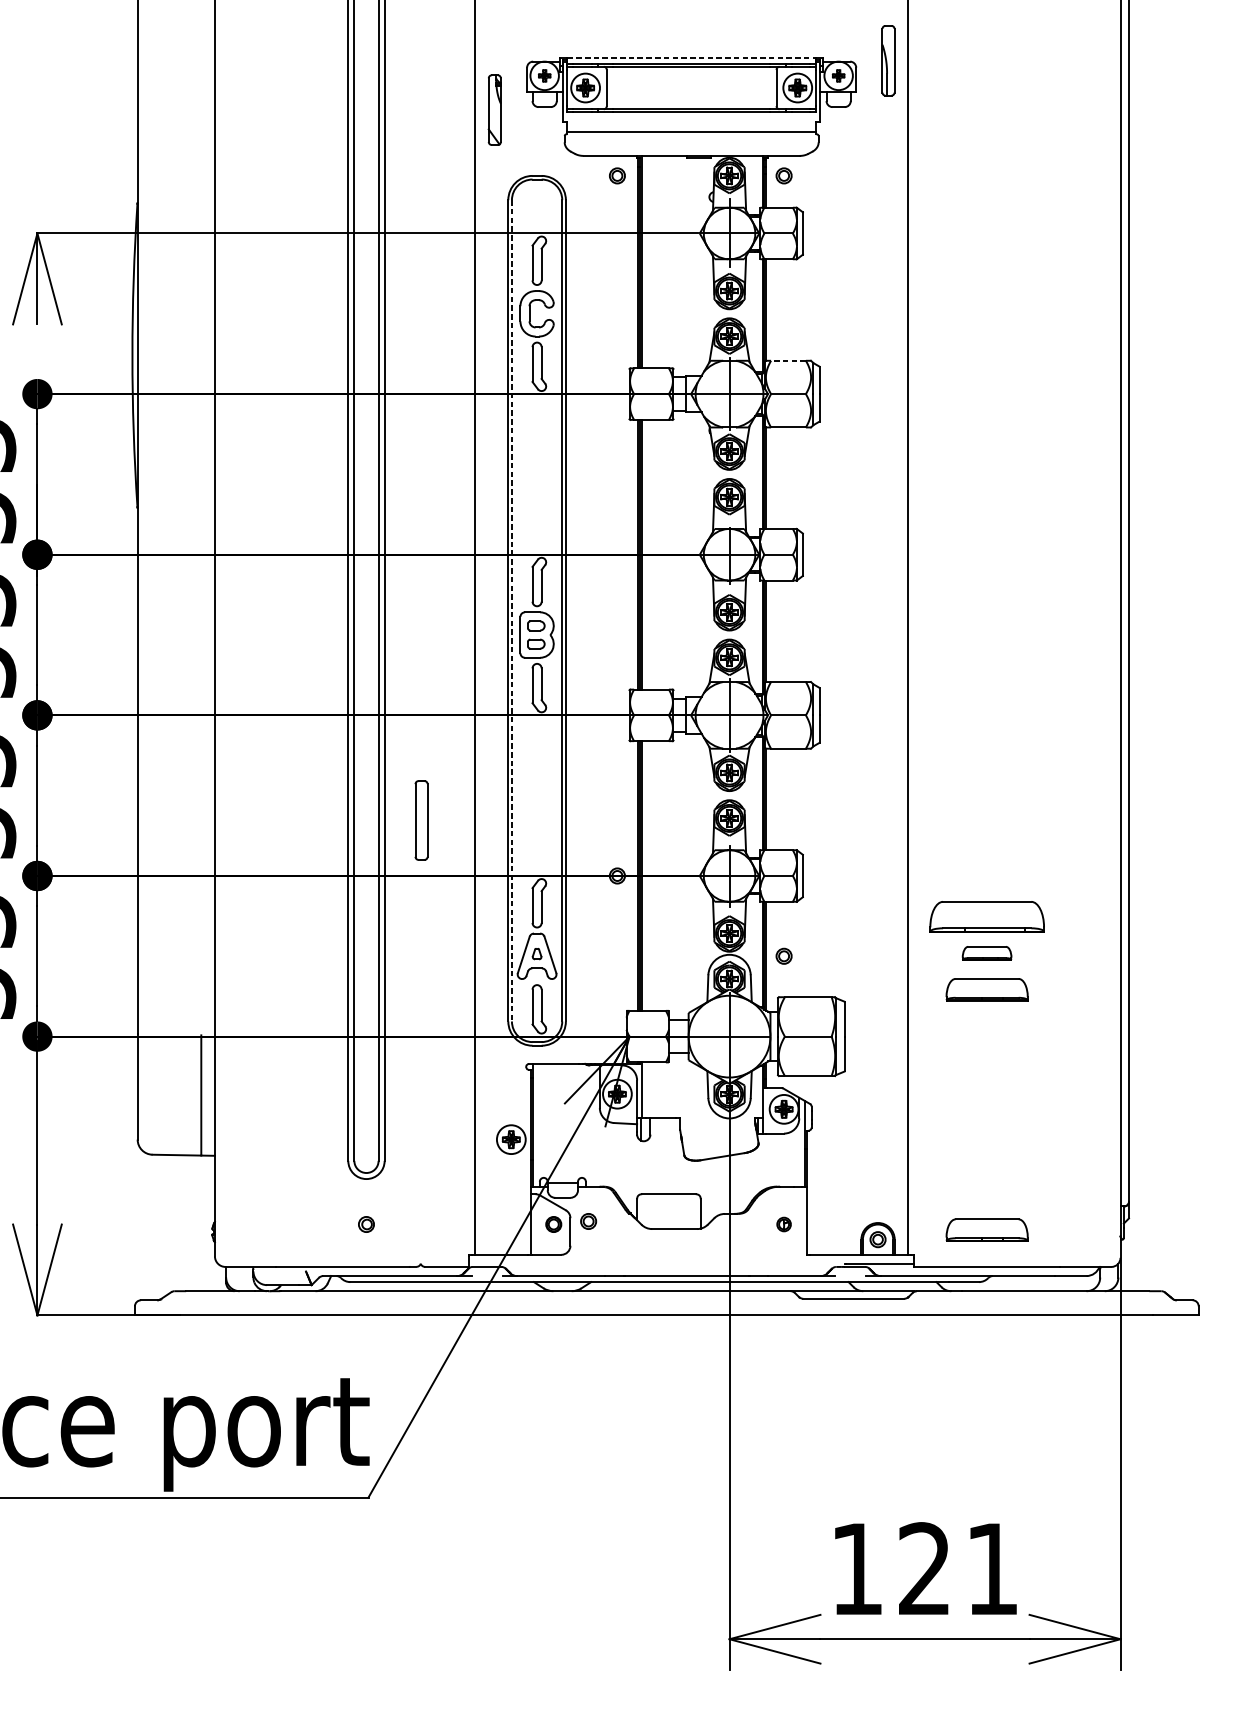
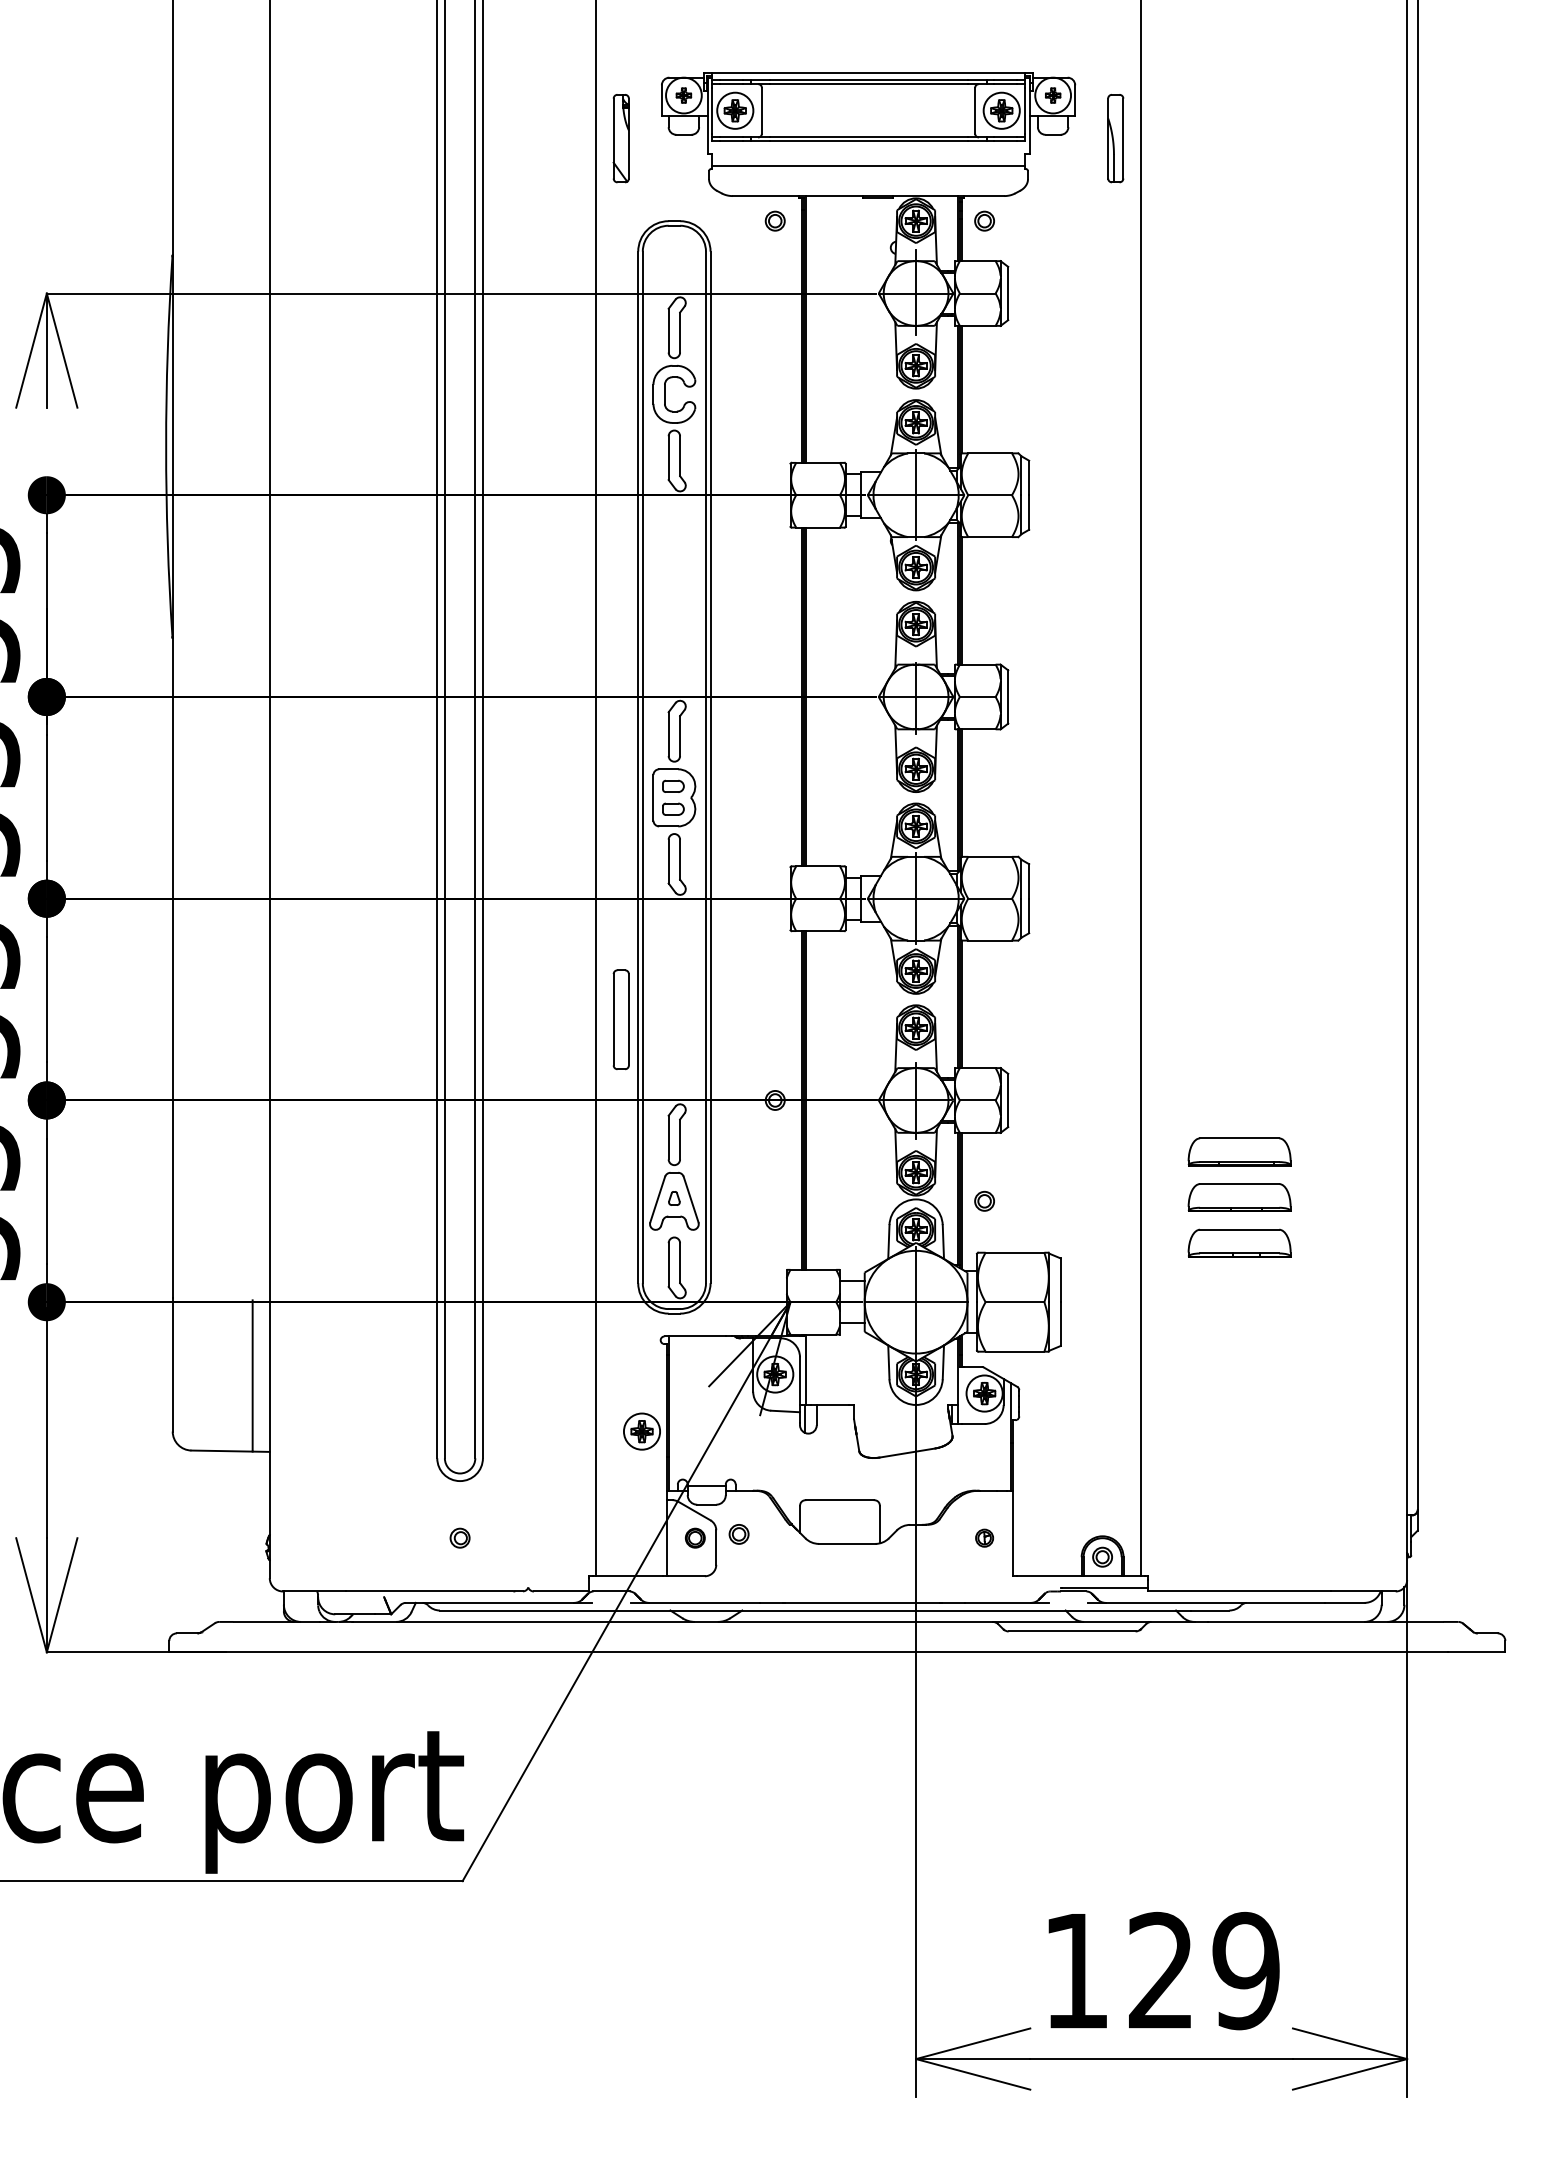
line: (692, 57) -> (869, 72), dashed -> solid
part: (888, 60) -> (1115, 138), moved
line: (788, 360) -> (990, 453), dashed -> solid
line: (511, 610) -> (642, 767), dashed -> solid
part: (420, 820) -> (620, 1019), moved
part: (987, 916) -> (1239, 1151), size x0.71
part: (987, 953) -> (1239, 1197), size x1.67
part: (987, 1229) -> (1239, 1544), removed
text: (991, 1568) -> (1245, 1970), 121 -> 129

